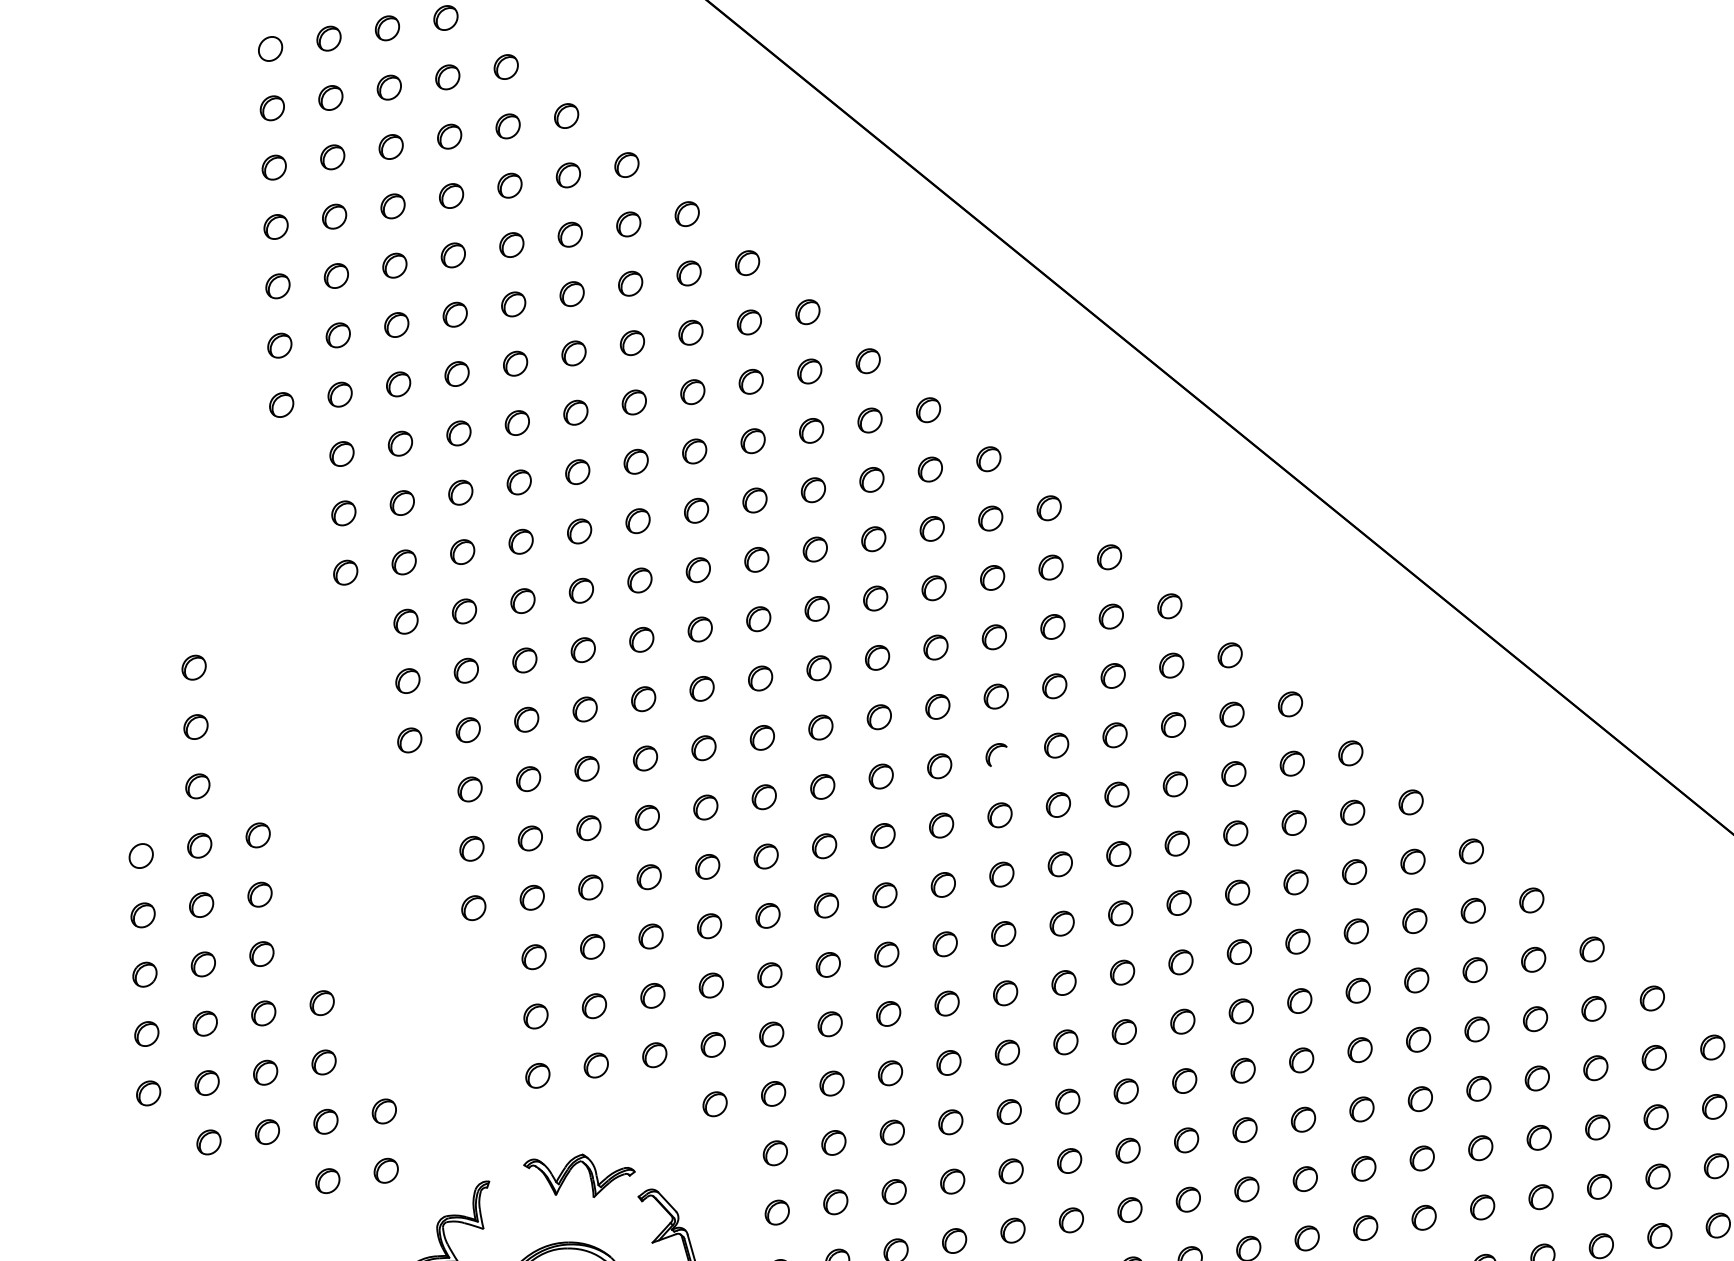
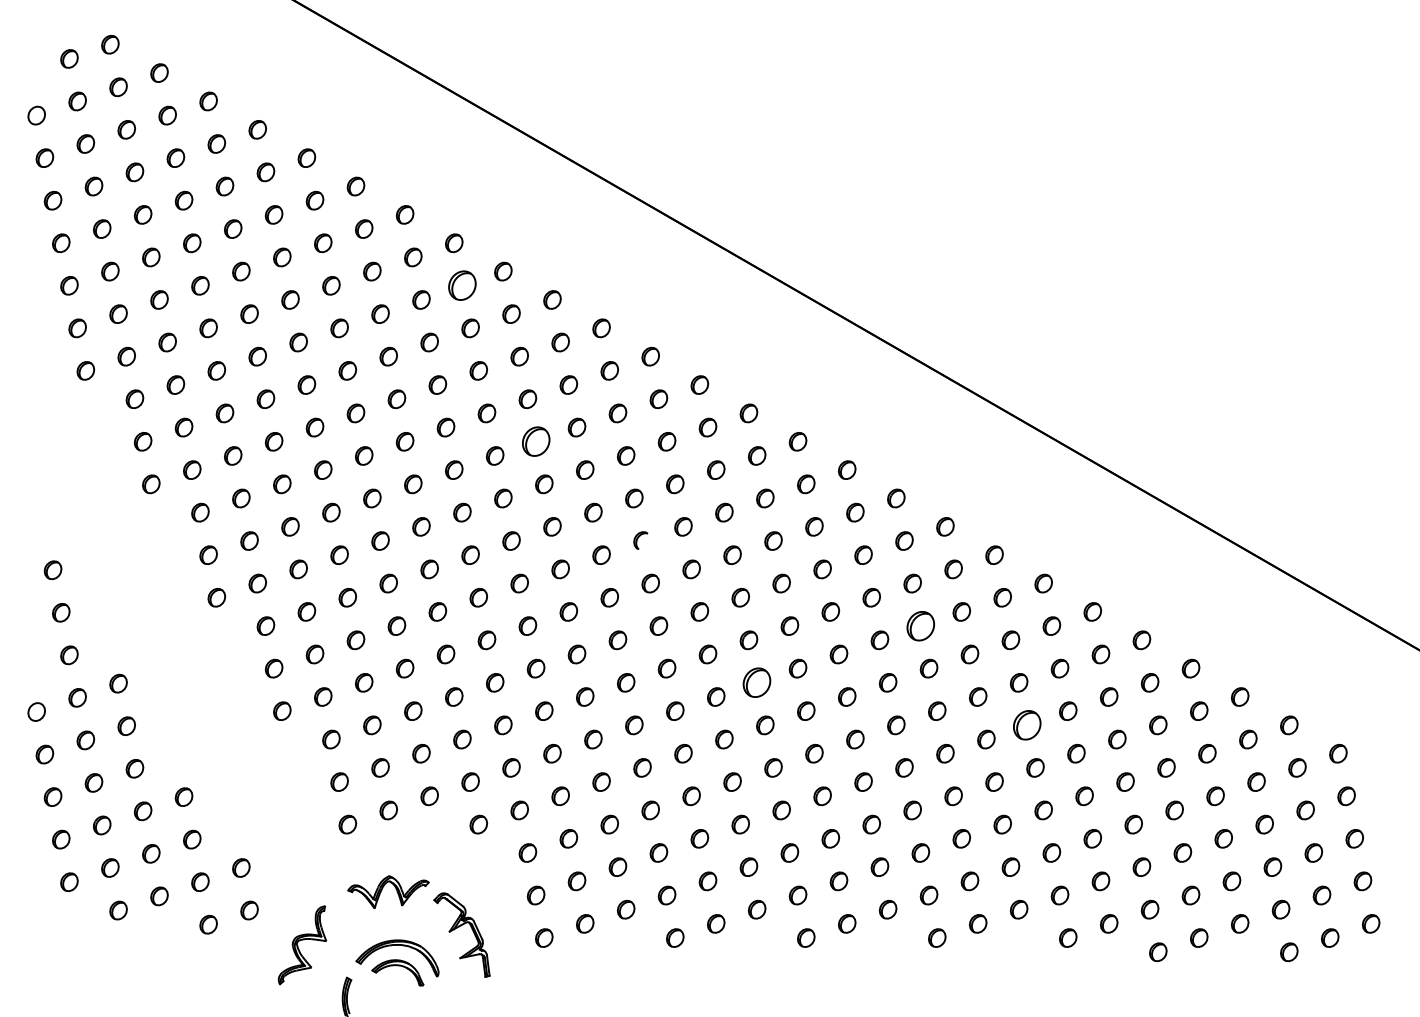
part: (809, 371) -> (462, 285), size x1.6
part: (874, 598) -> (535, 441), size x1.6
part: (1355, 930) -> (920, 625), size x1.6
part: (1123, 972) -> (757, 682), size x1.6
part: (1479, 1089) -> (1027, 725), size x1.6

